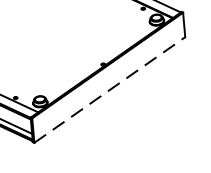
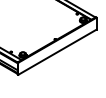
line: (109, 88) -> (57, 51), dashed -> solid

